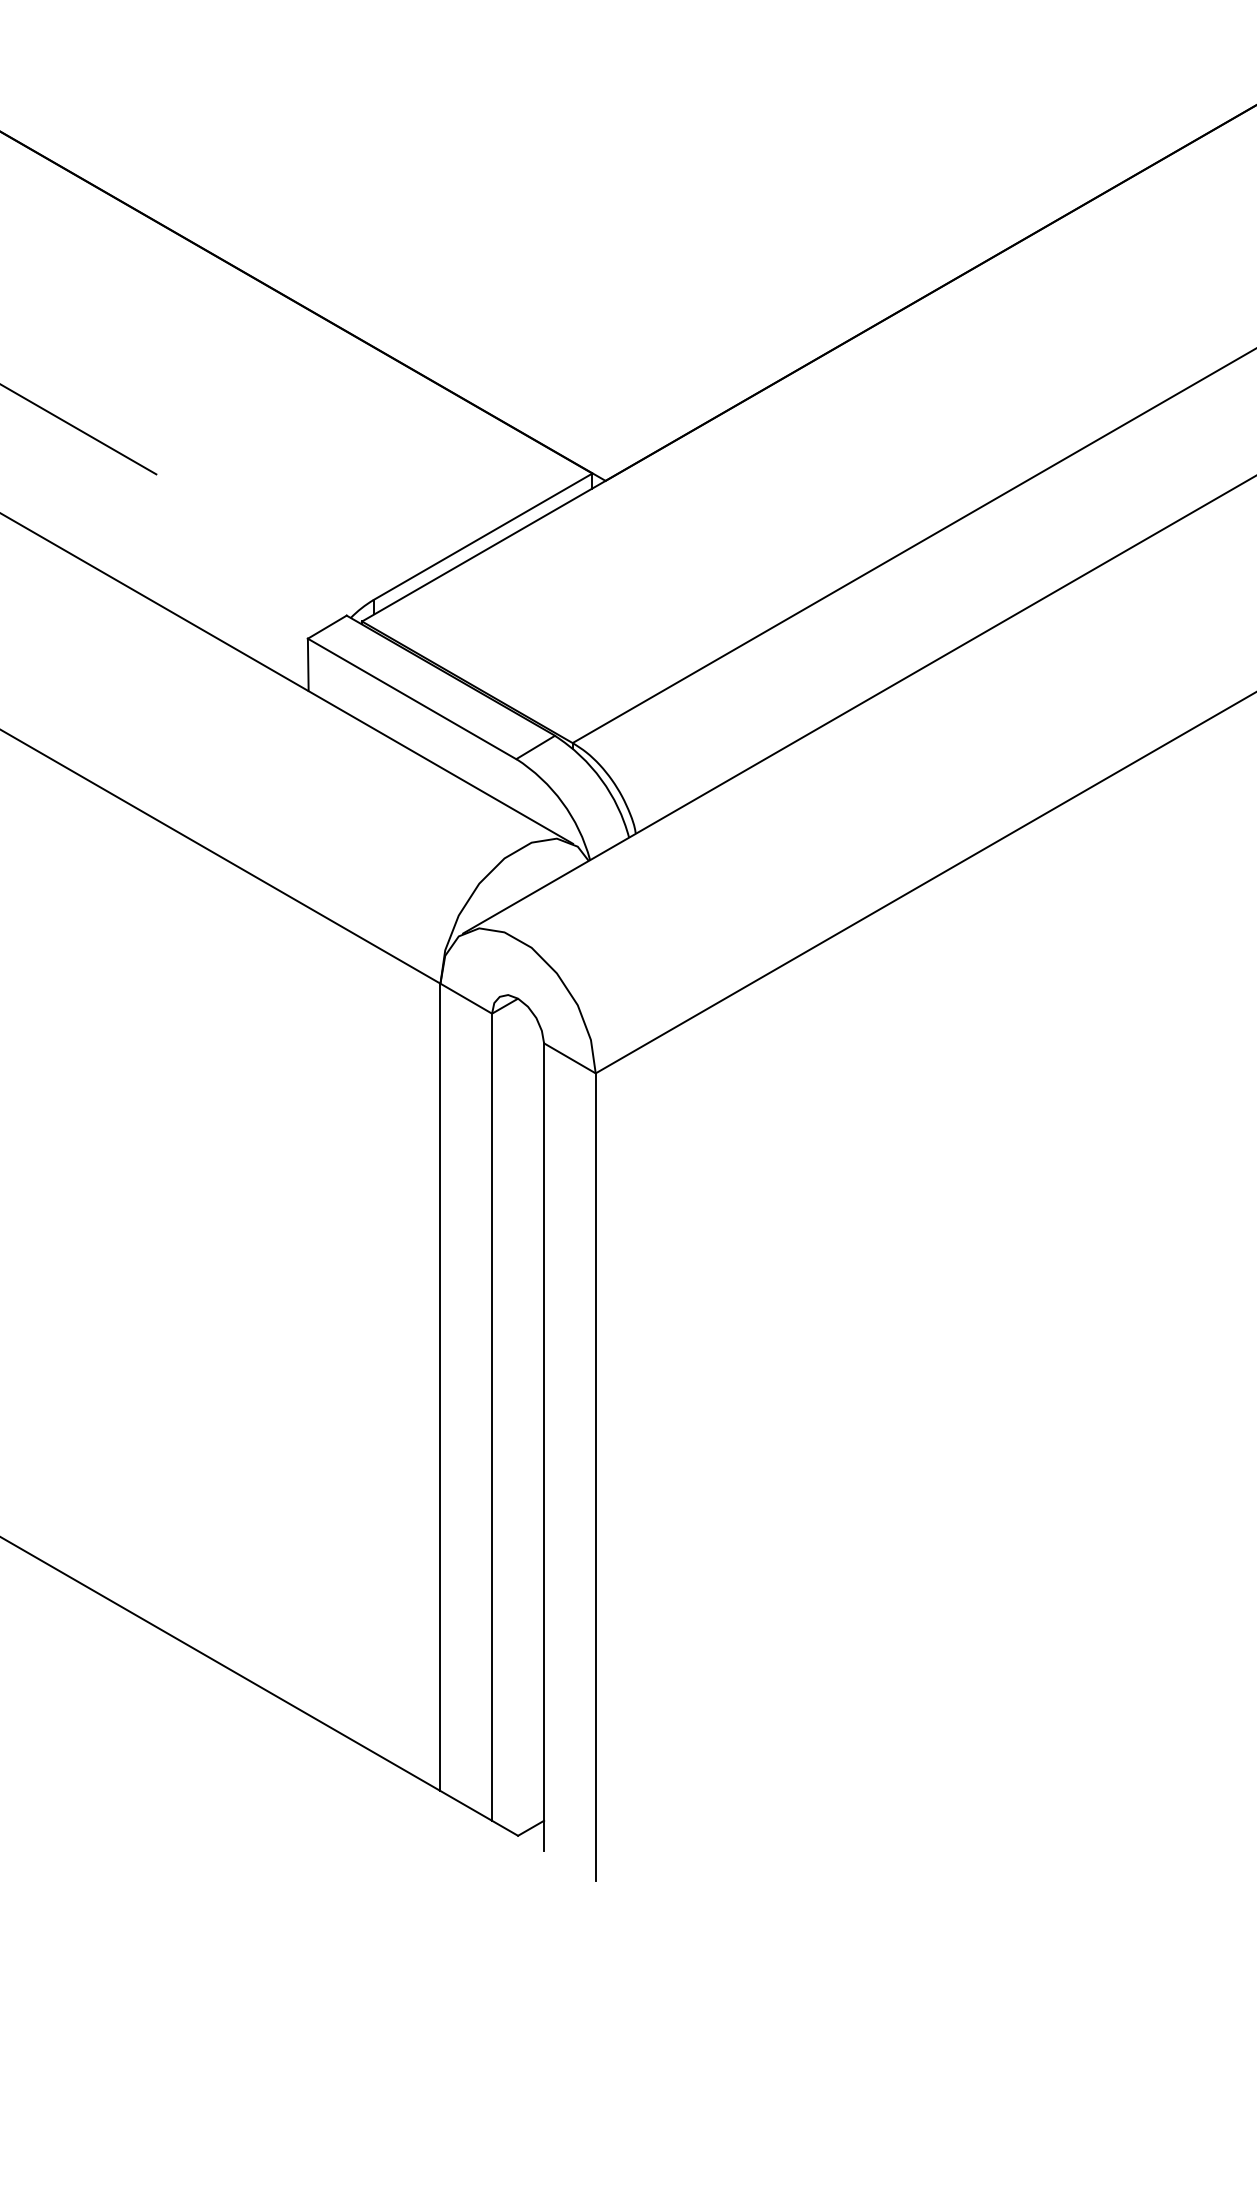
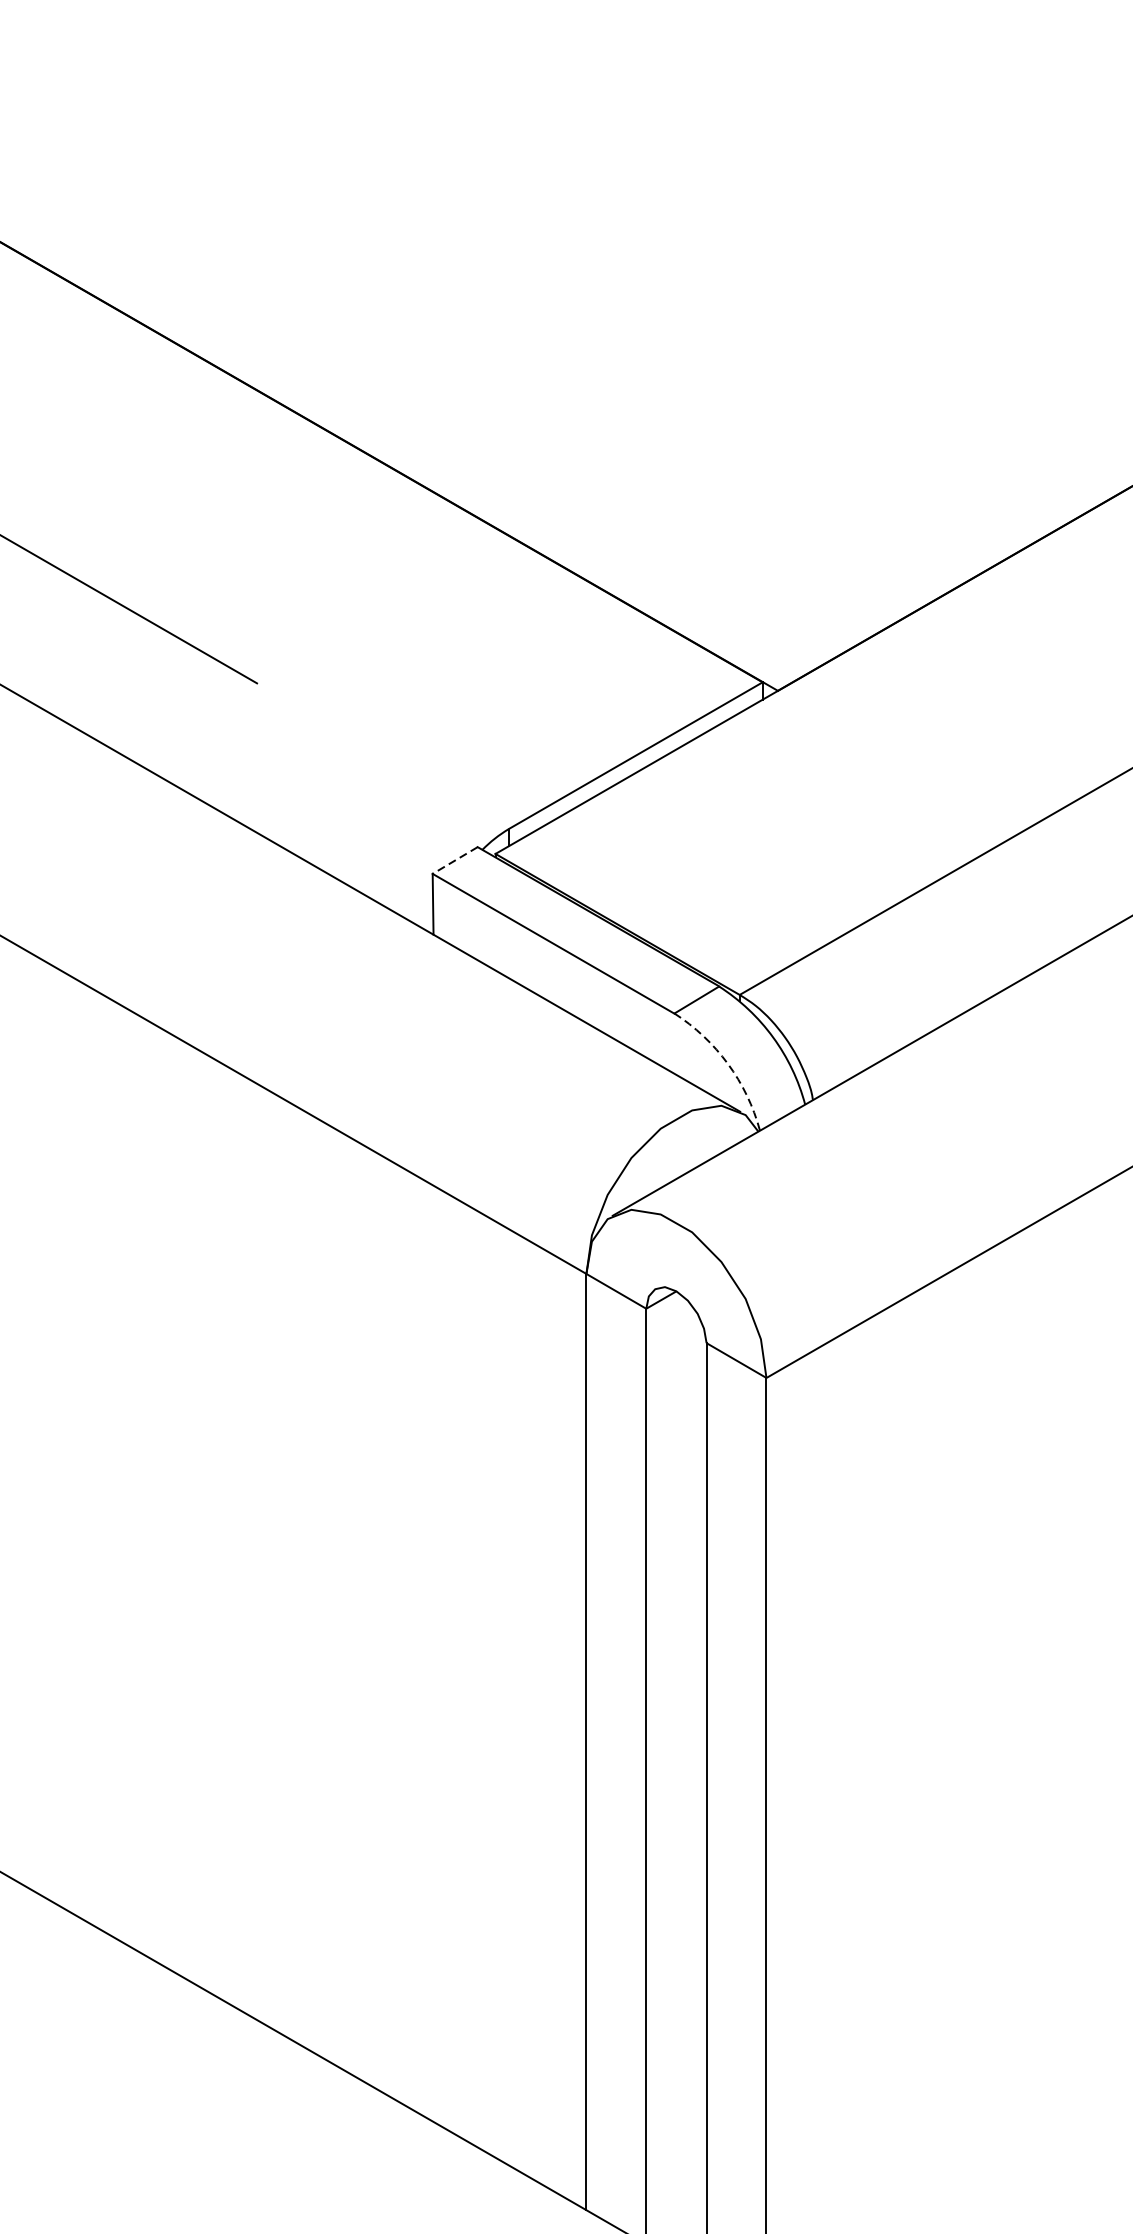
line: (327, 627) -> (455, 860), solid -> dashed
arc: (562, 802) -> (727, 1063), solid -> dashed

